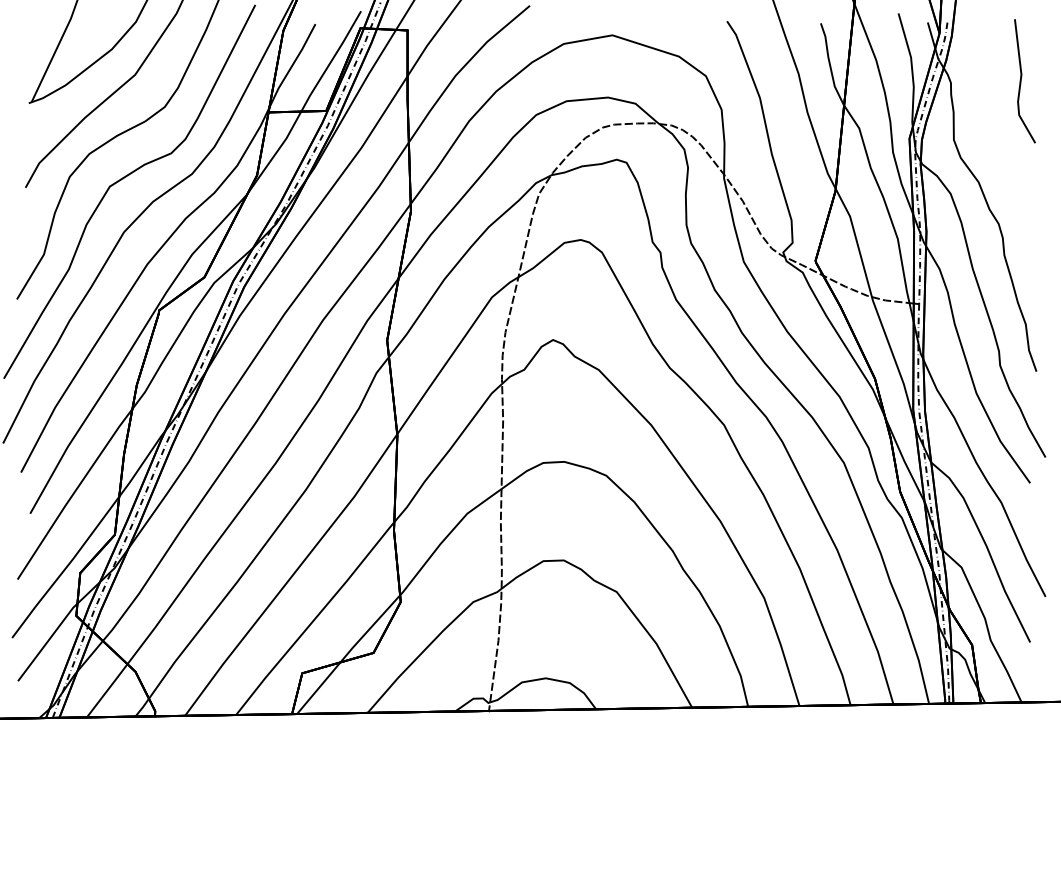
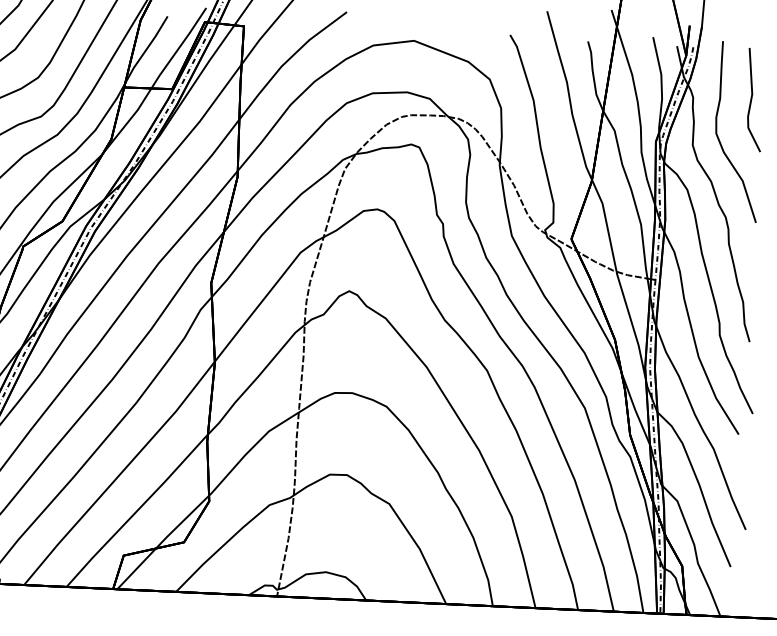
curve: (985, 130) -> (719, 138), added

